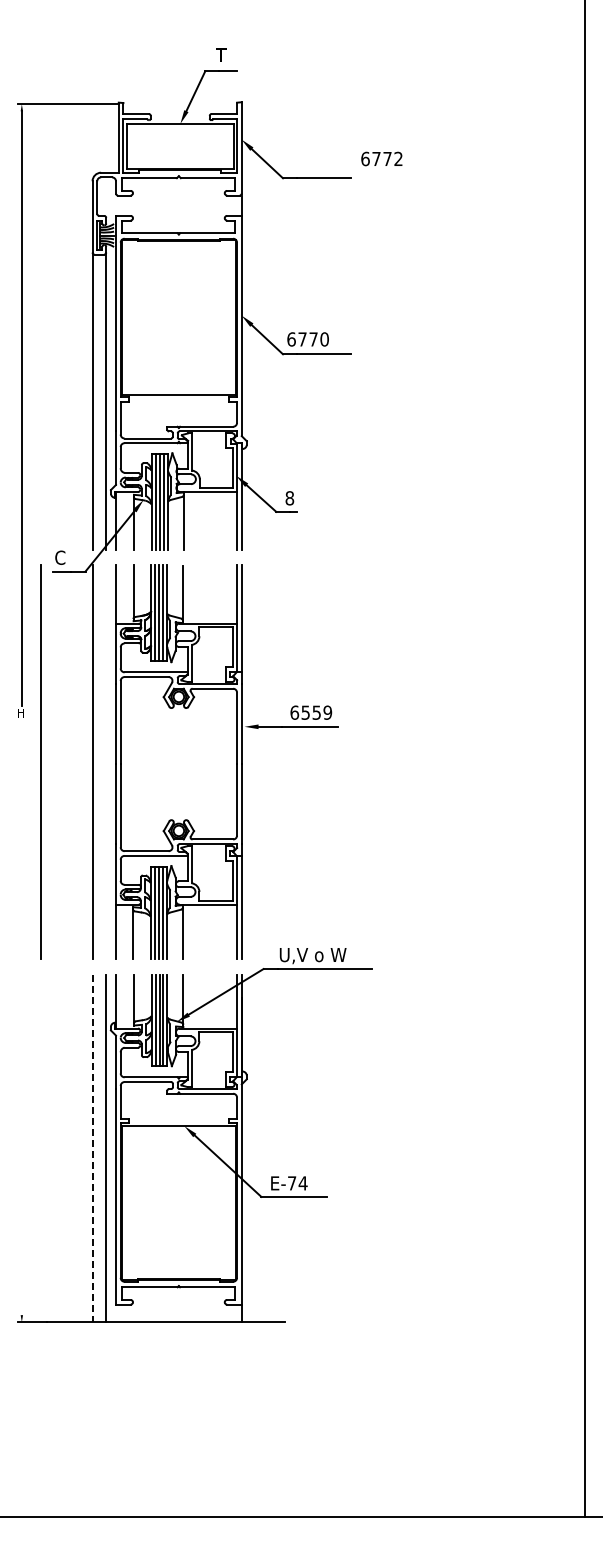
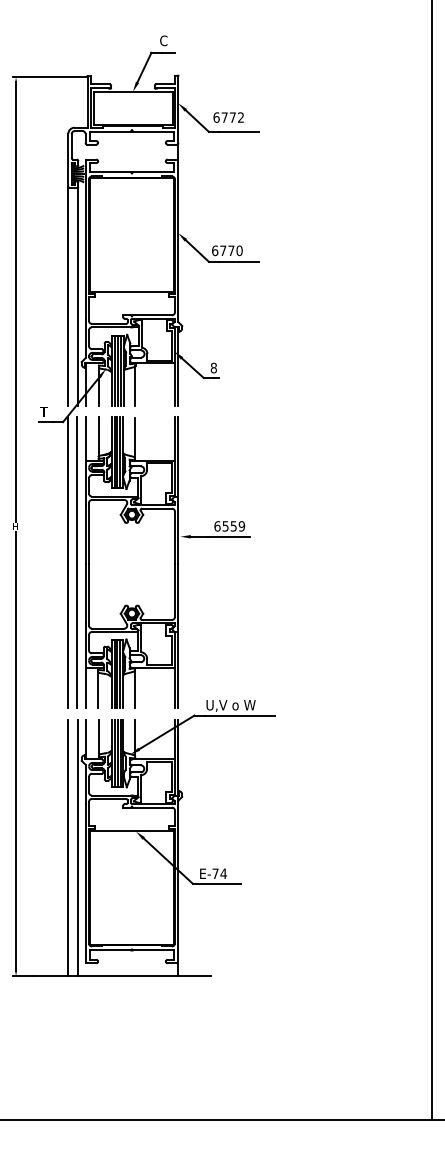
text: (221, 54) -> (163, 40), T -> C
text: (381, 158) -> (228, 117), moved
text: (59, 557) -> (43, 411), C -> T
line: (40, 761) -> (76, 562), moved
line: (21, 1017) -> (15, 751), added
line: (92, 1148) -> (68, 848), dashed -> solid

